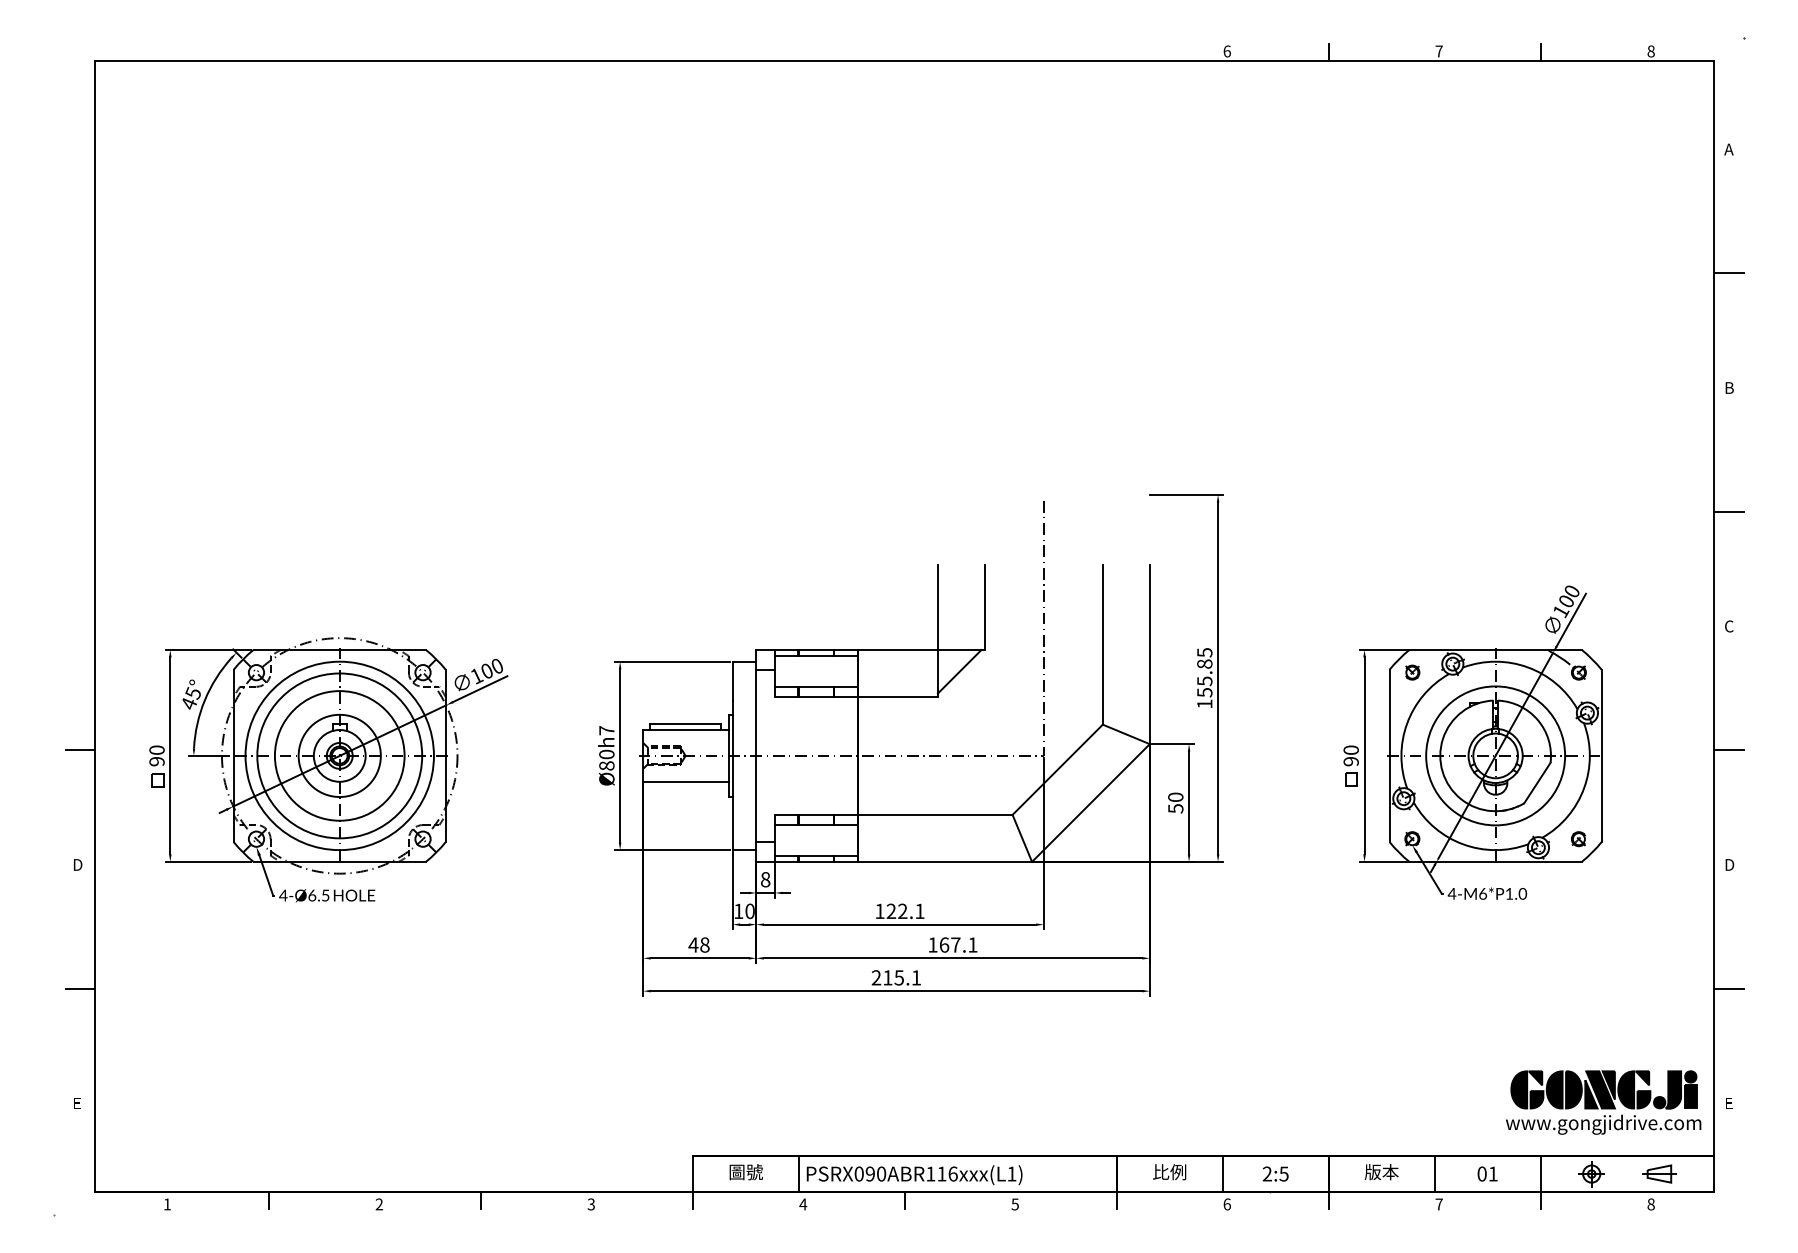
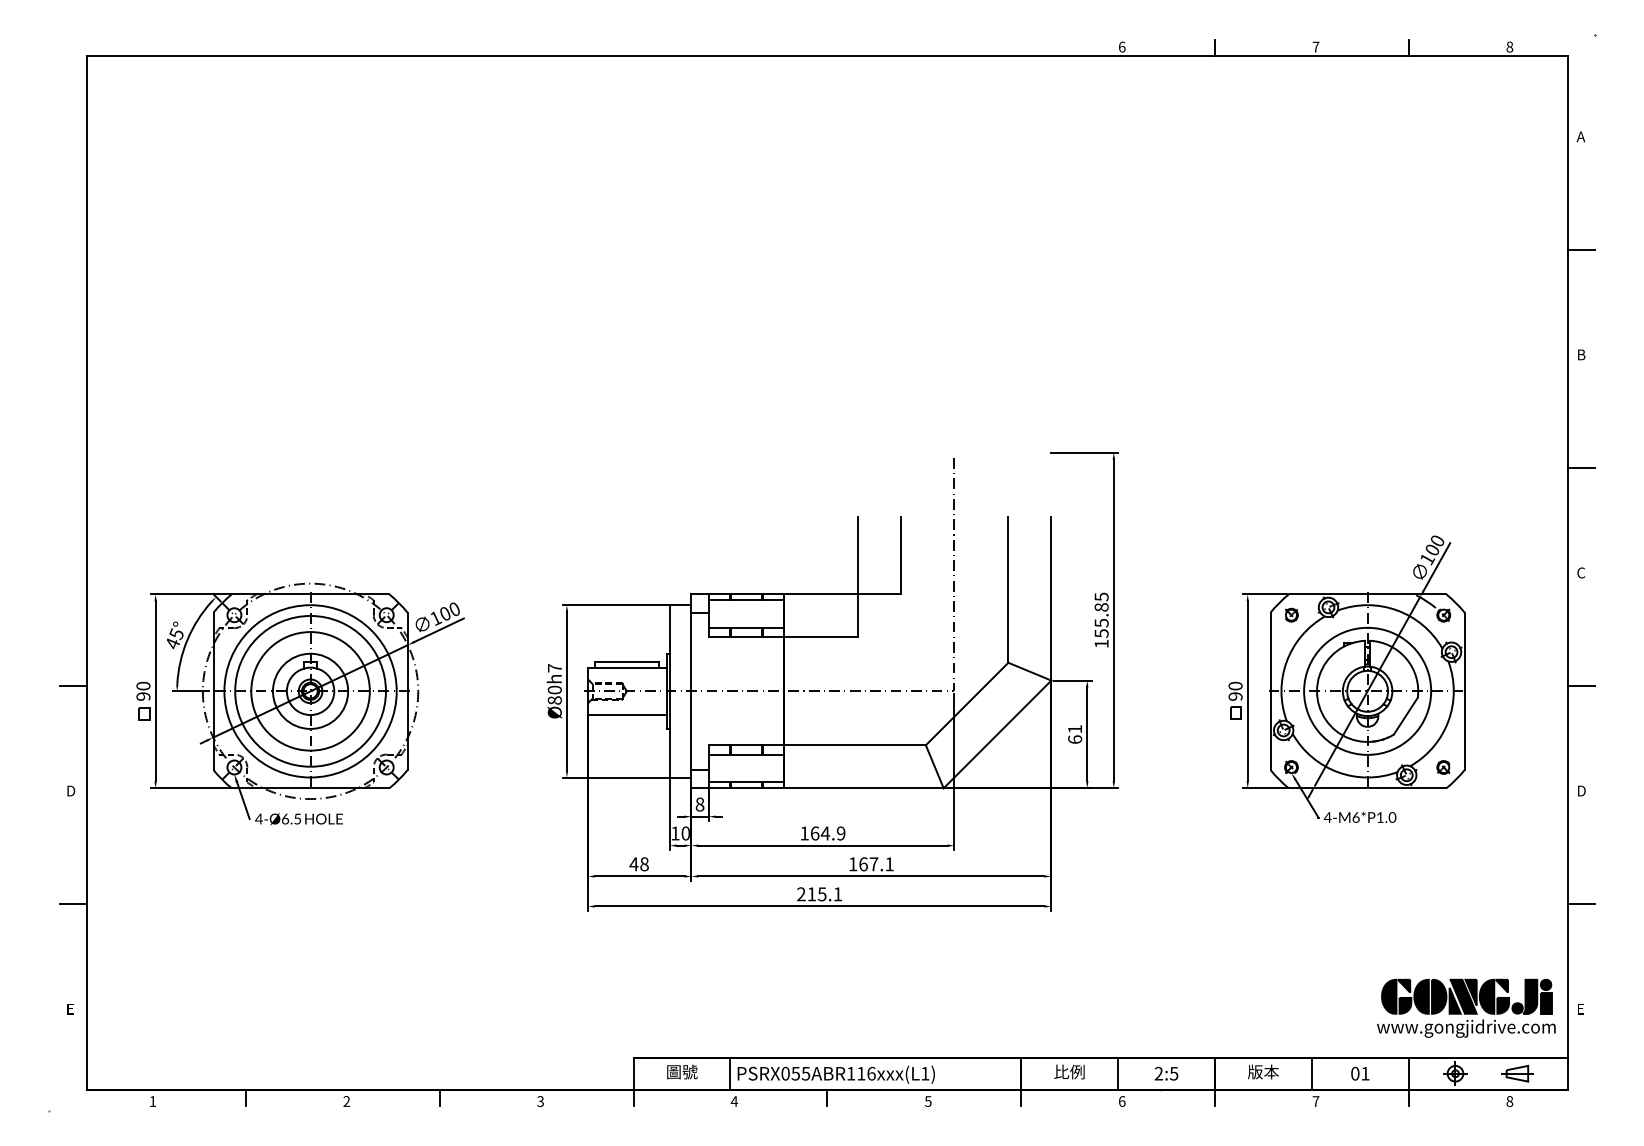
line: (959, 671) -> (877, 614), removed
text: (1176, 803) -> (1075, 734), 50 -> 61
text: (905, 911) -> (827, 833), 122.1 -> 164.9
text: (875, 1173) -> (800, 1073), PSRX090ABR116xxx(L1) -> PSRX055ABR116xxx(L1)

